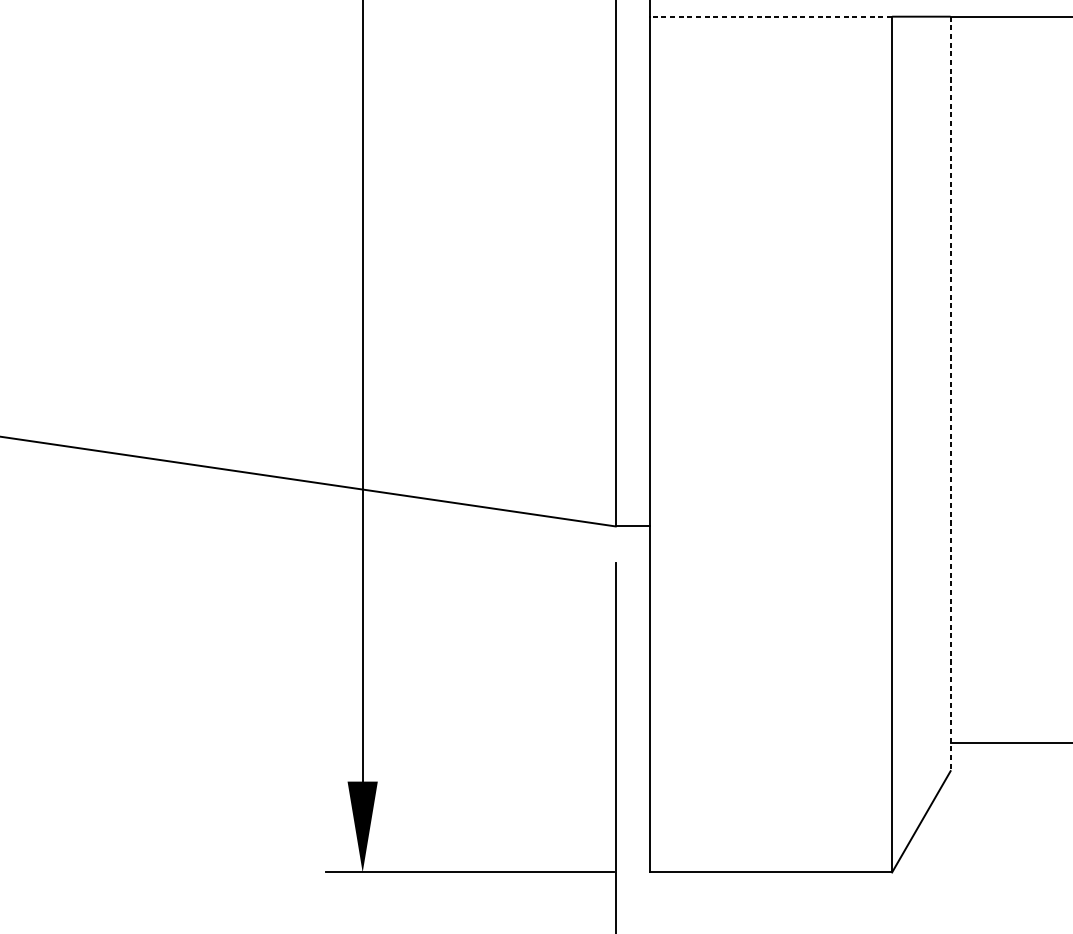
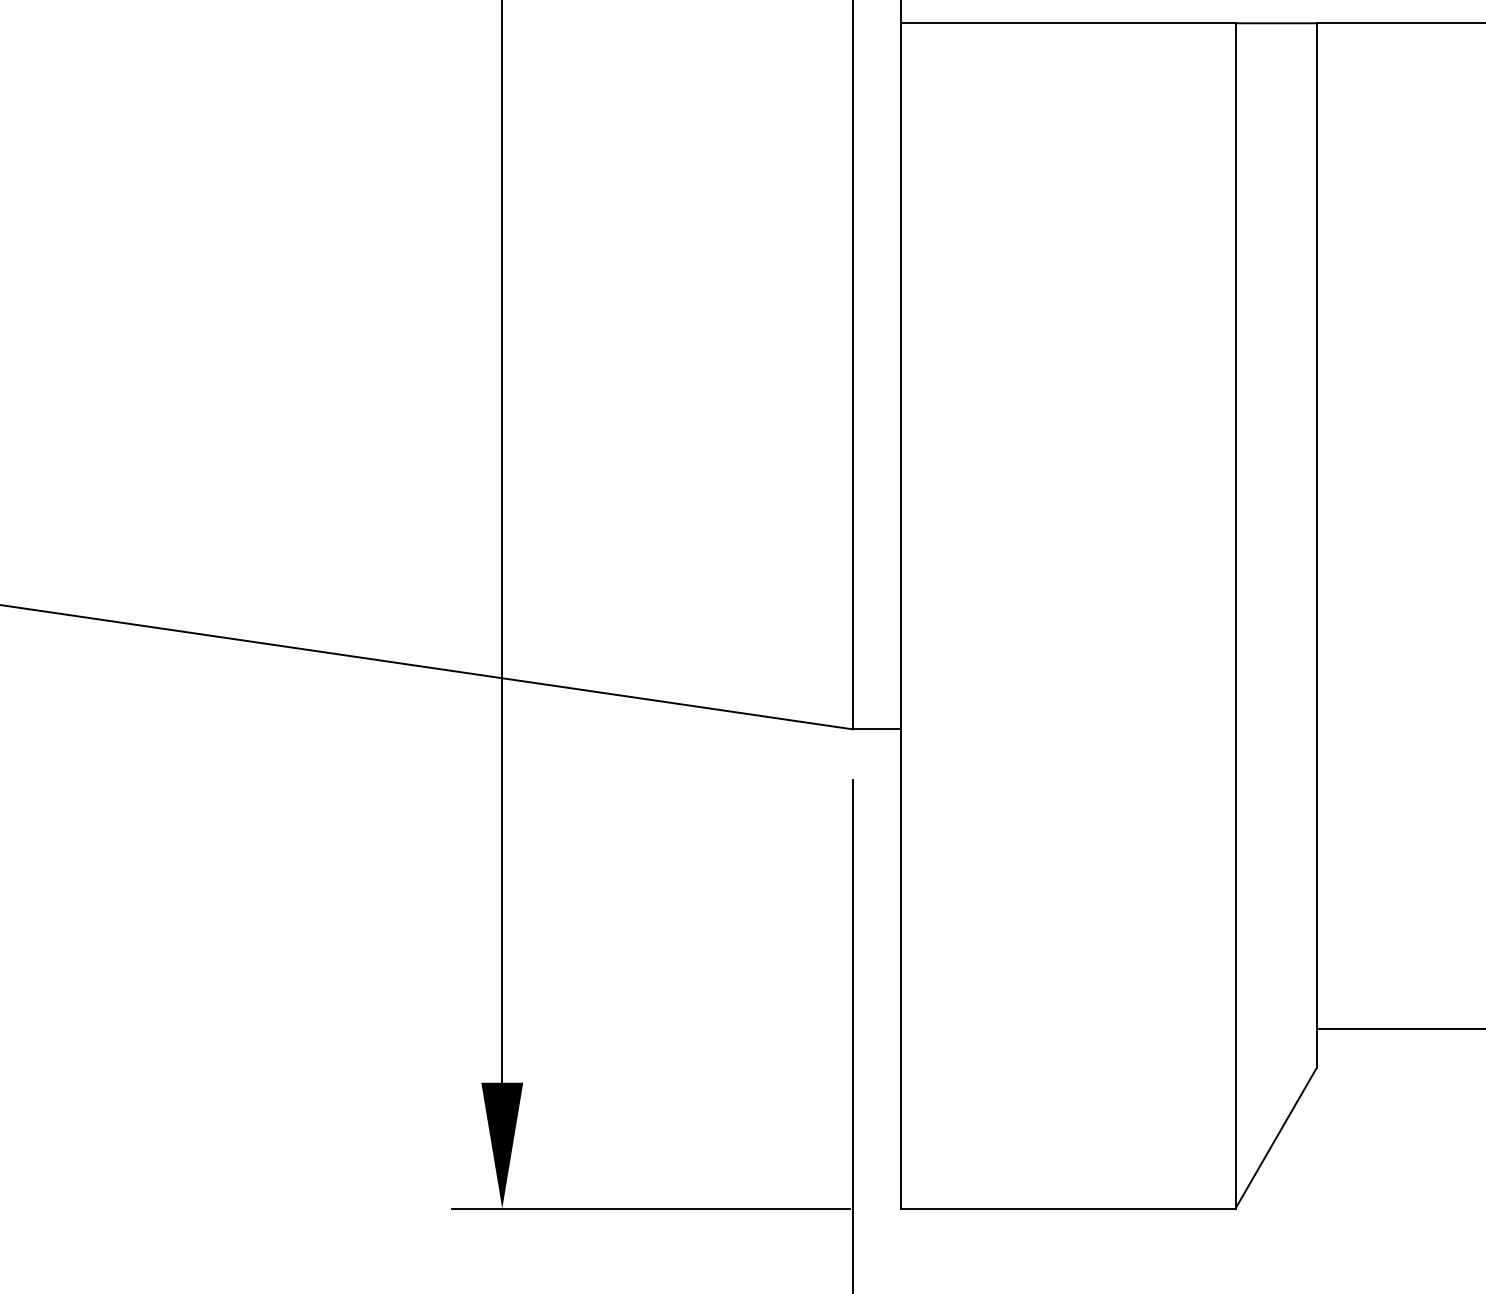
line: (770, 16) -> (1067, 23), dashed -> solid
line: (950, 394) -> (1316, 546), dashed -> solid

